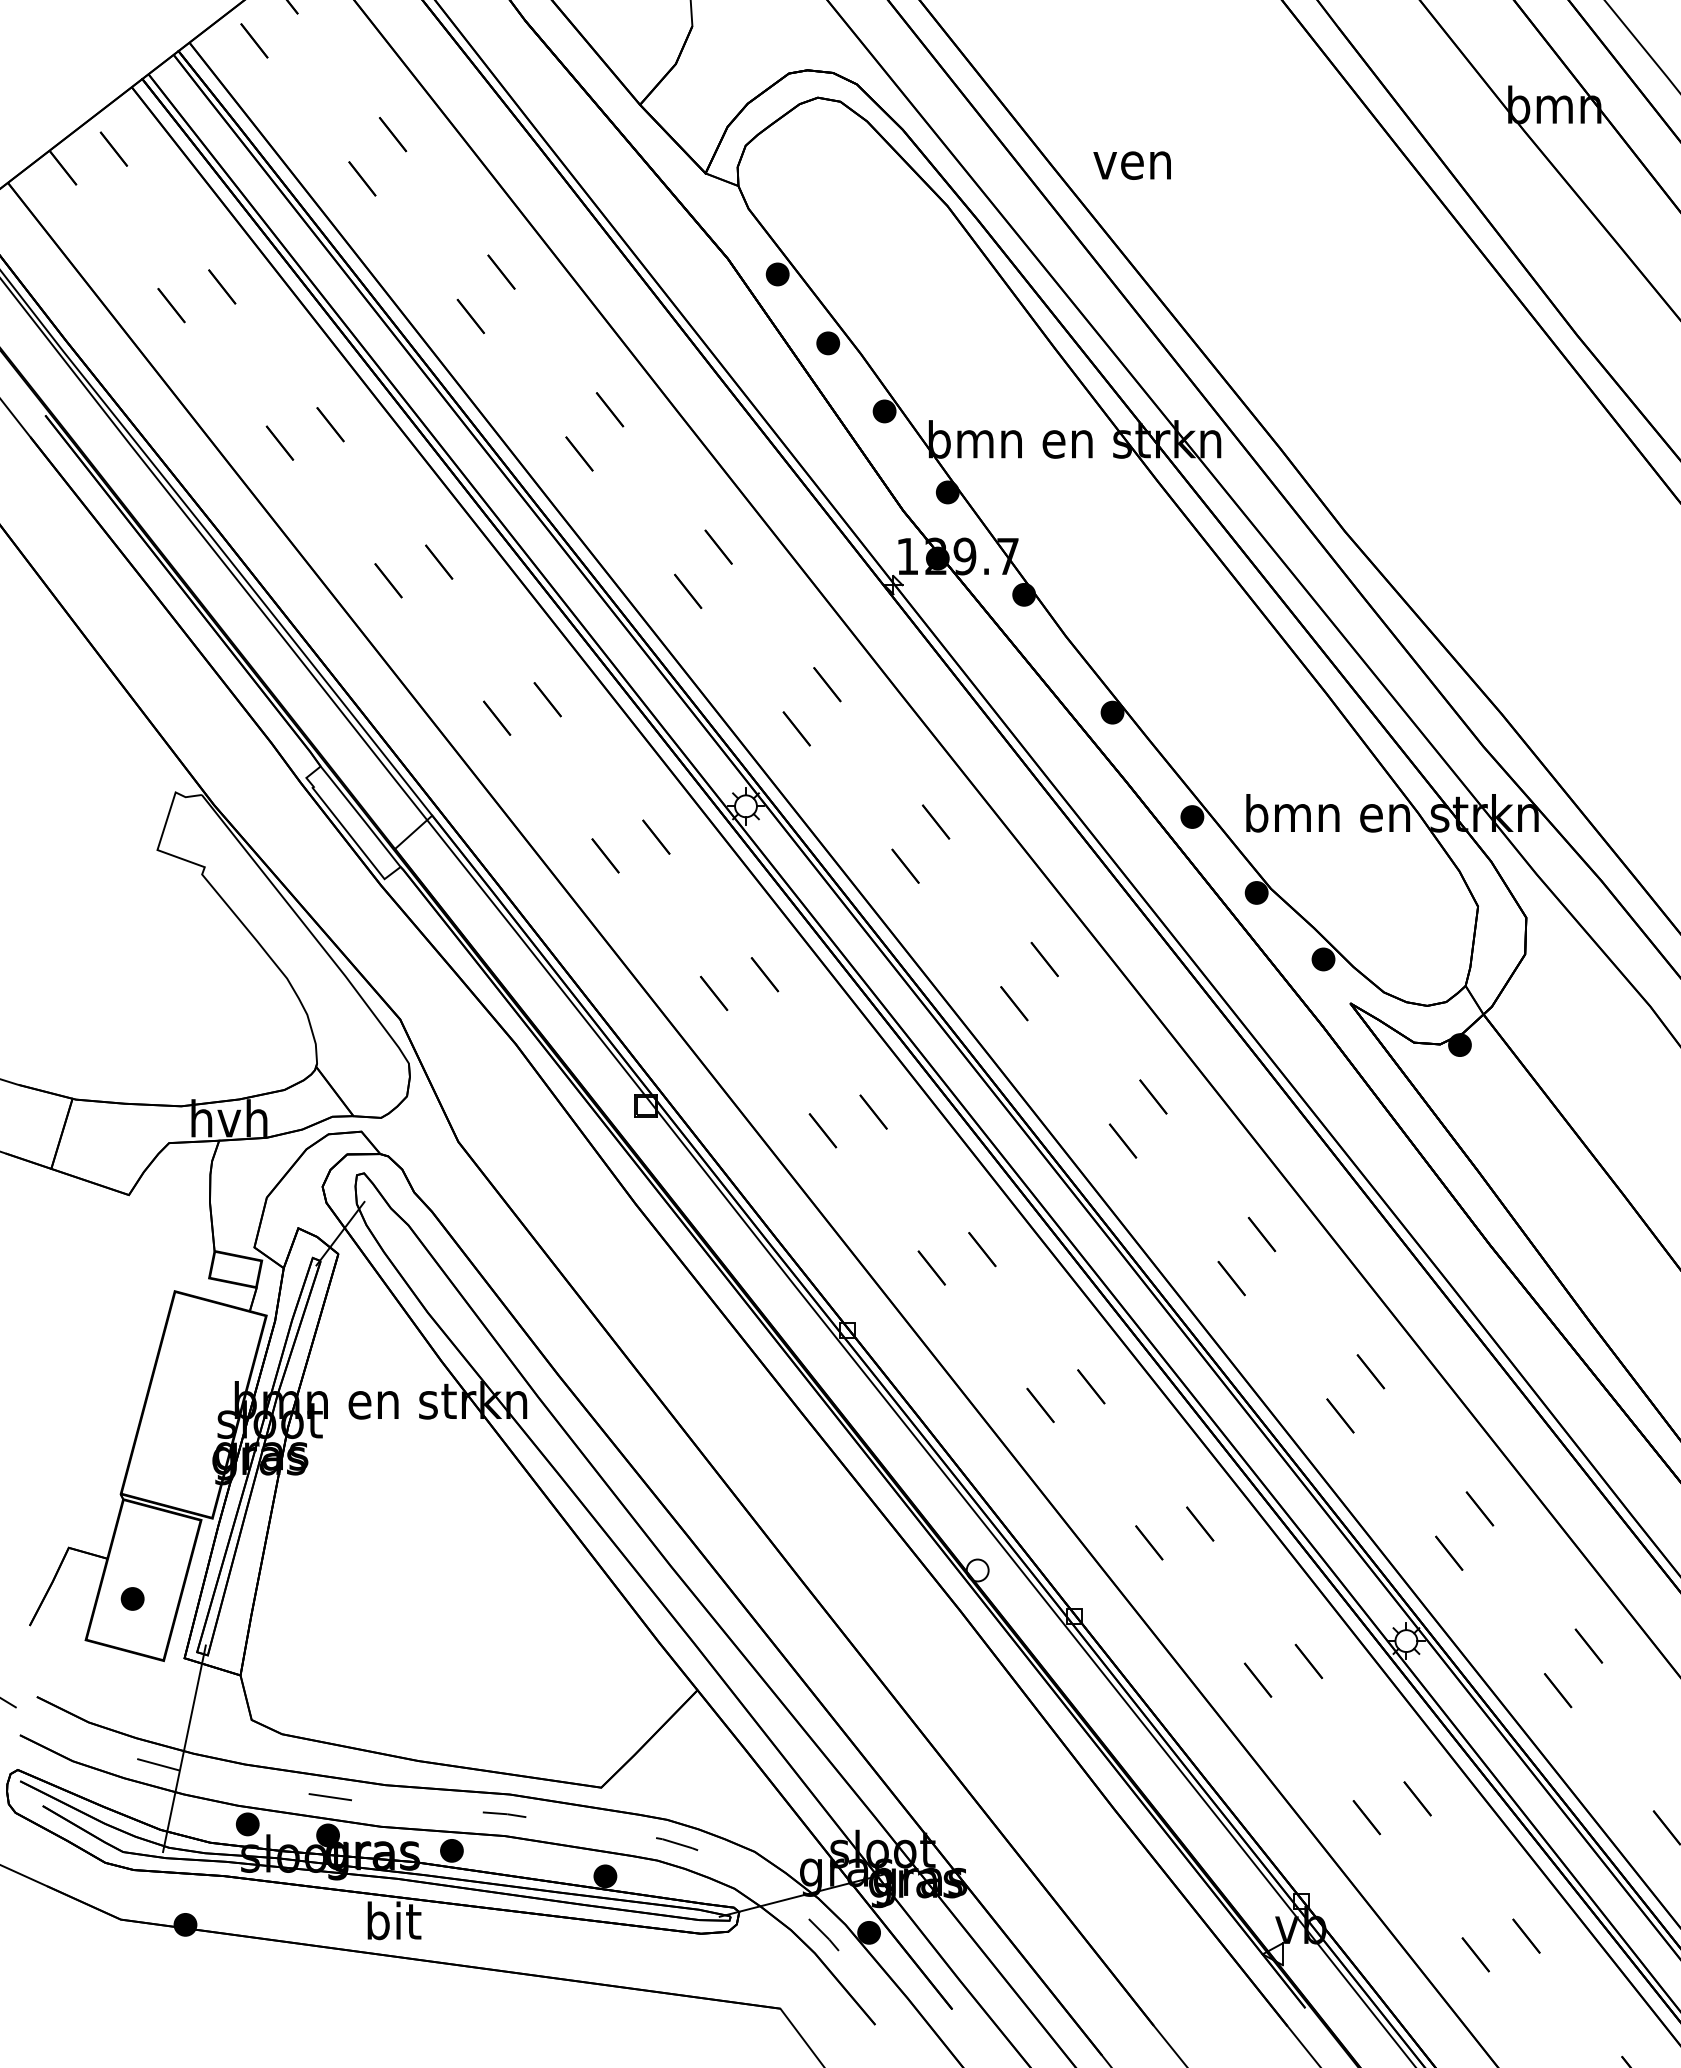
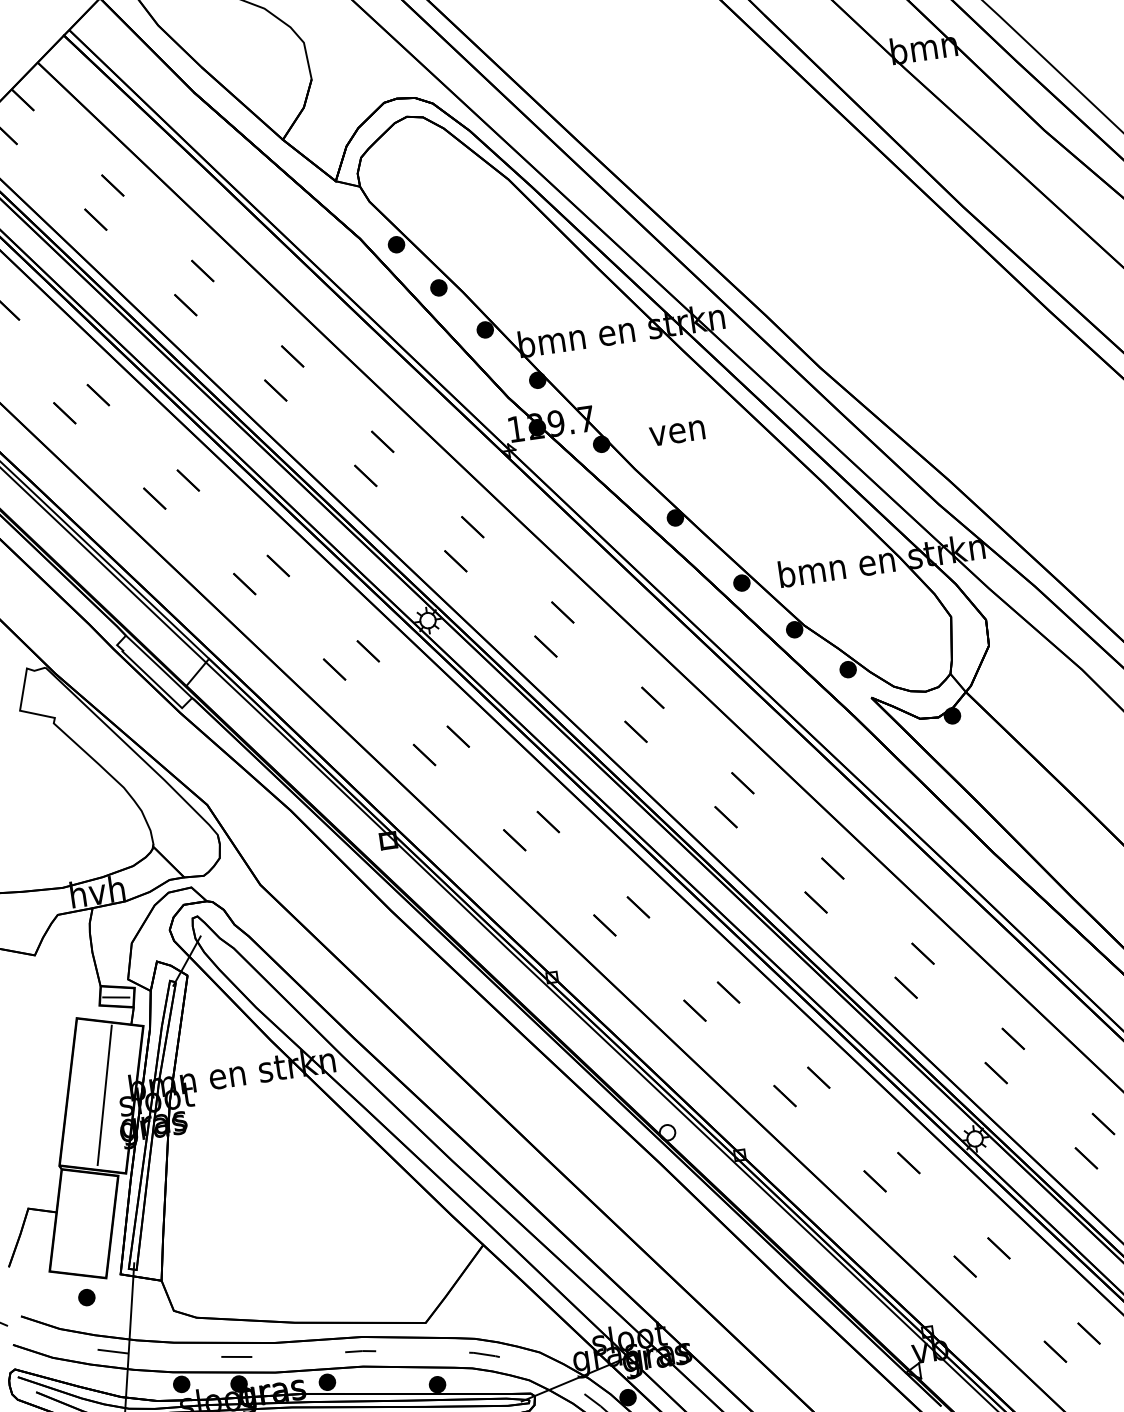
text: (1131, 165) -> (676, 433), moved
line: (234, 1270) -> (116, 997), added
line: (198, 1404) -> (104, 1095), added
part: (132, 1598) -> (86, 1297), moved

